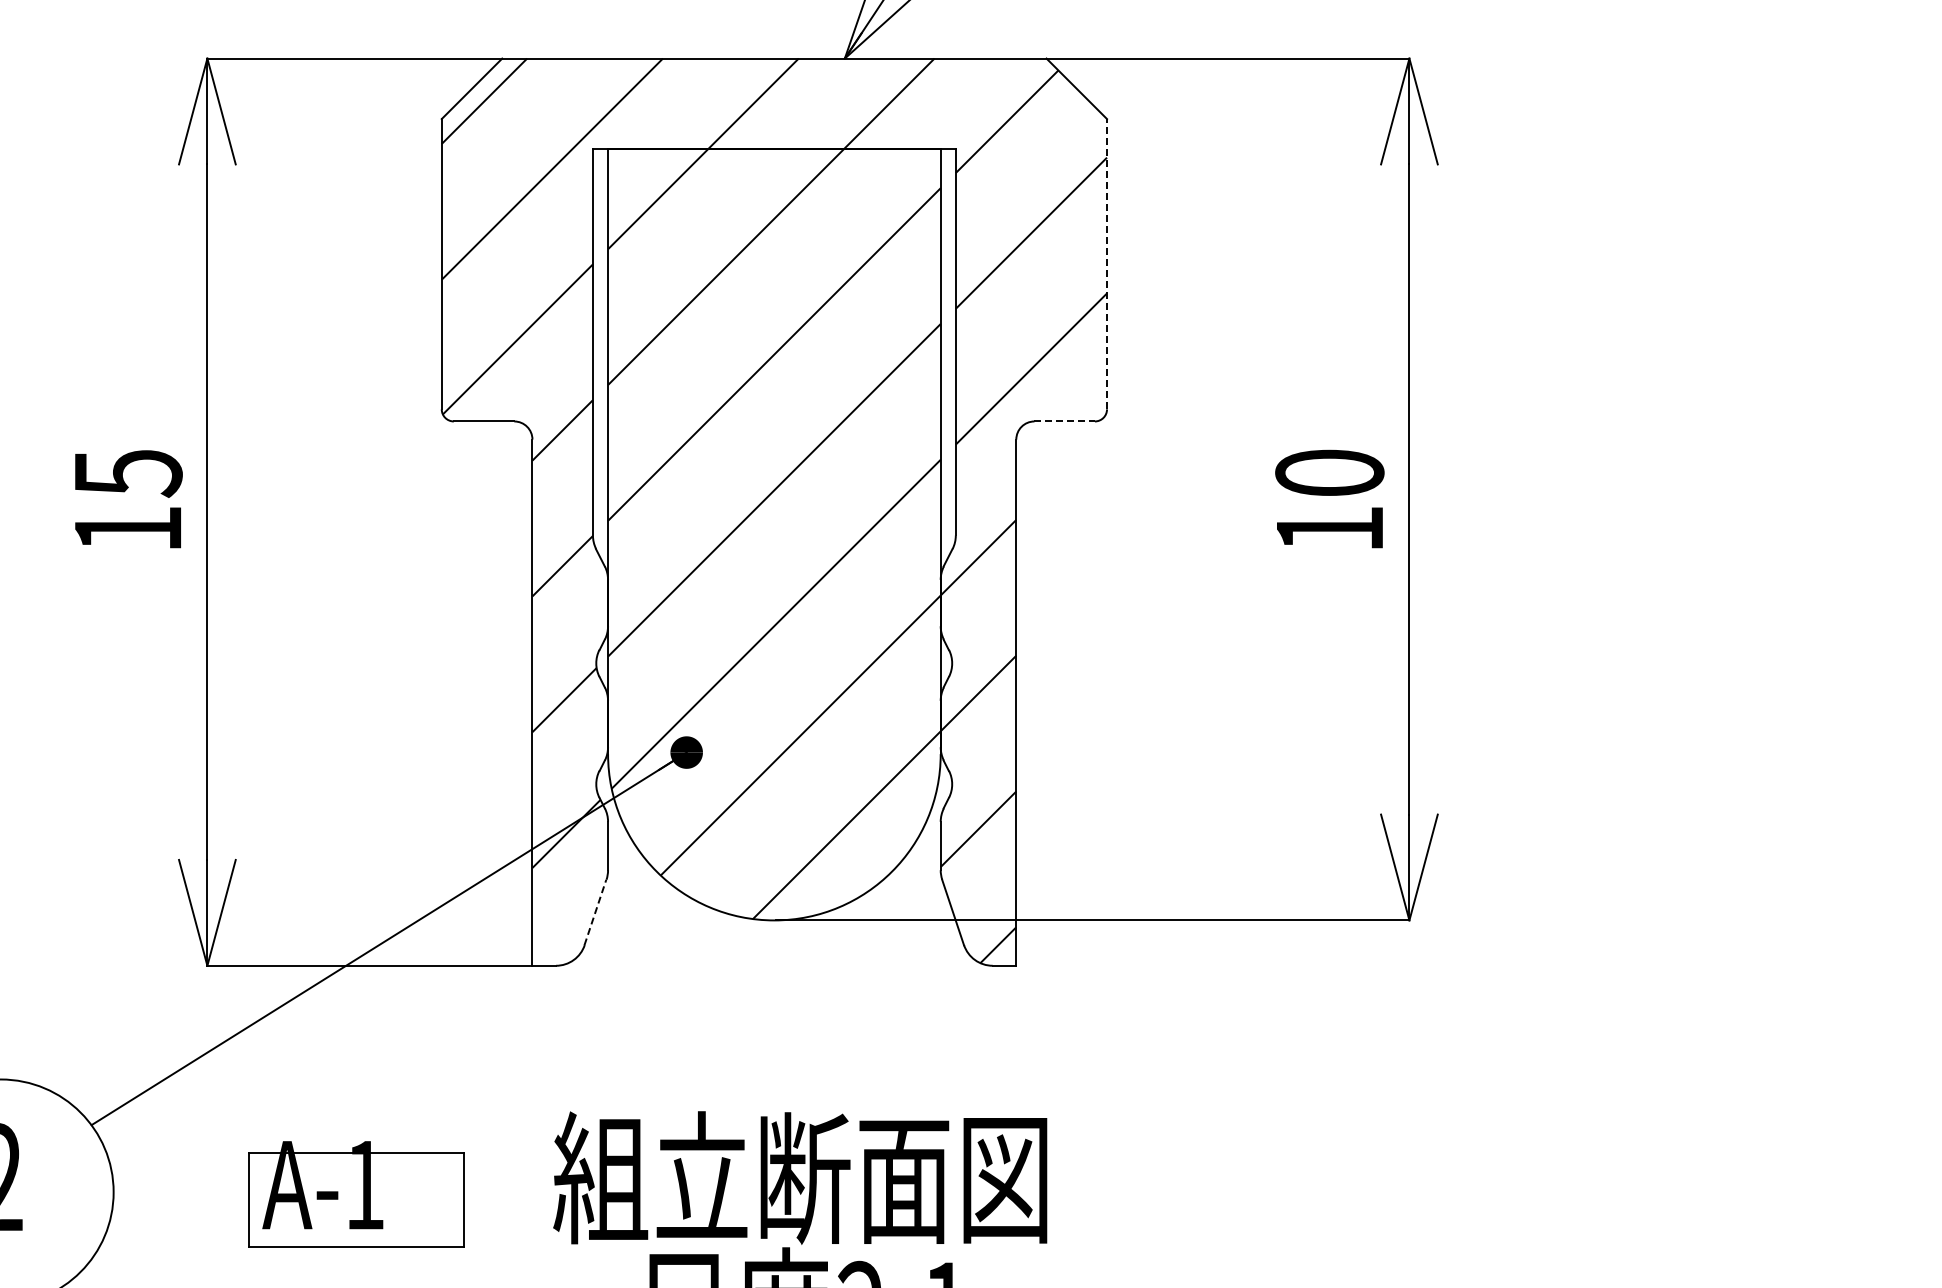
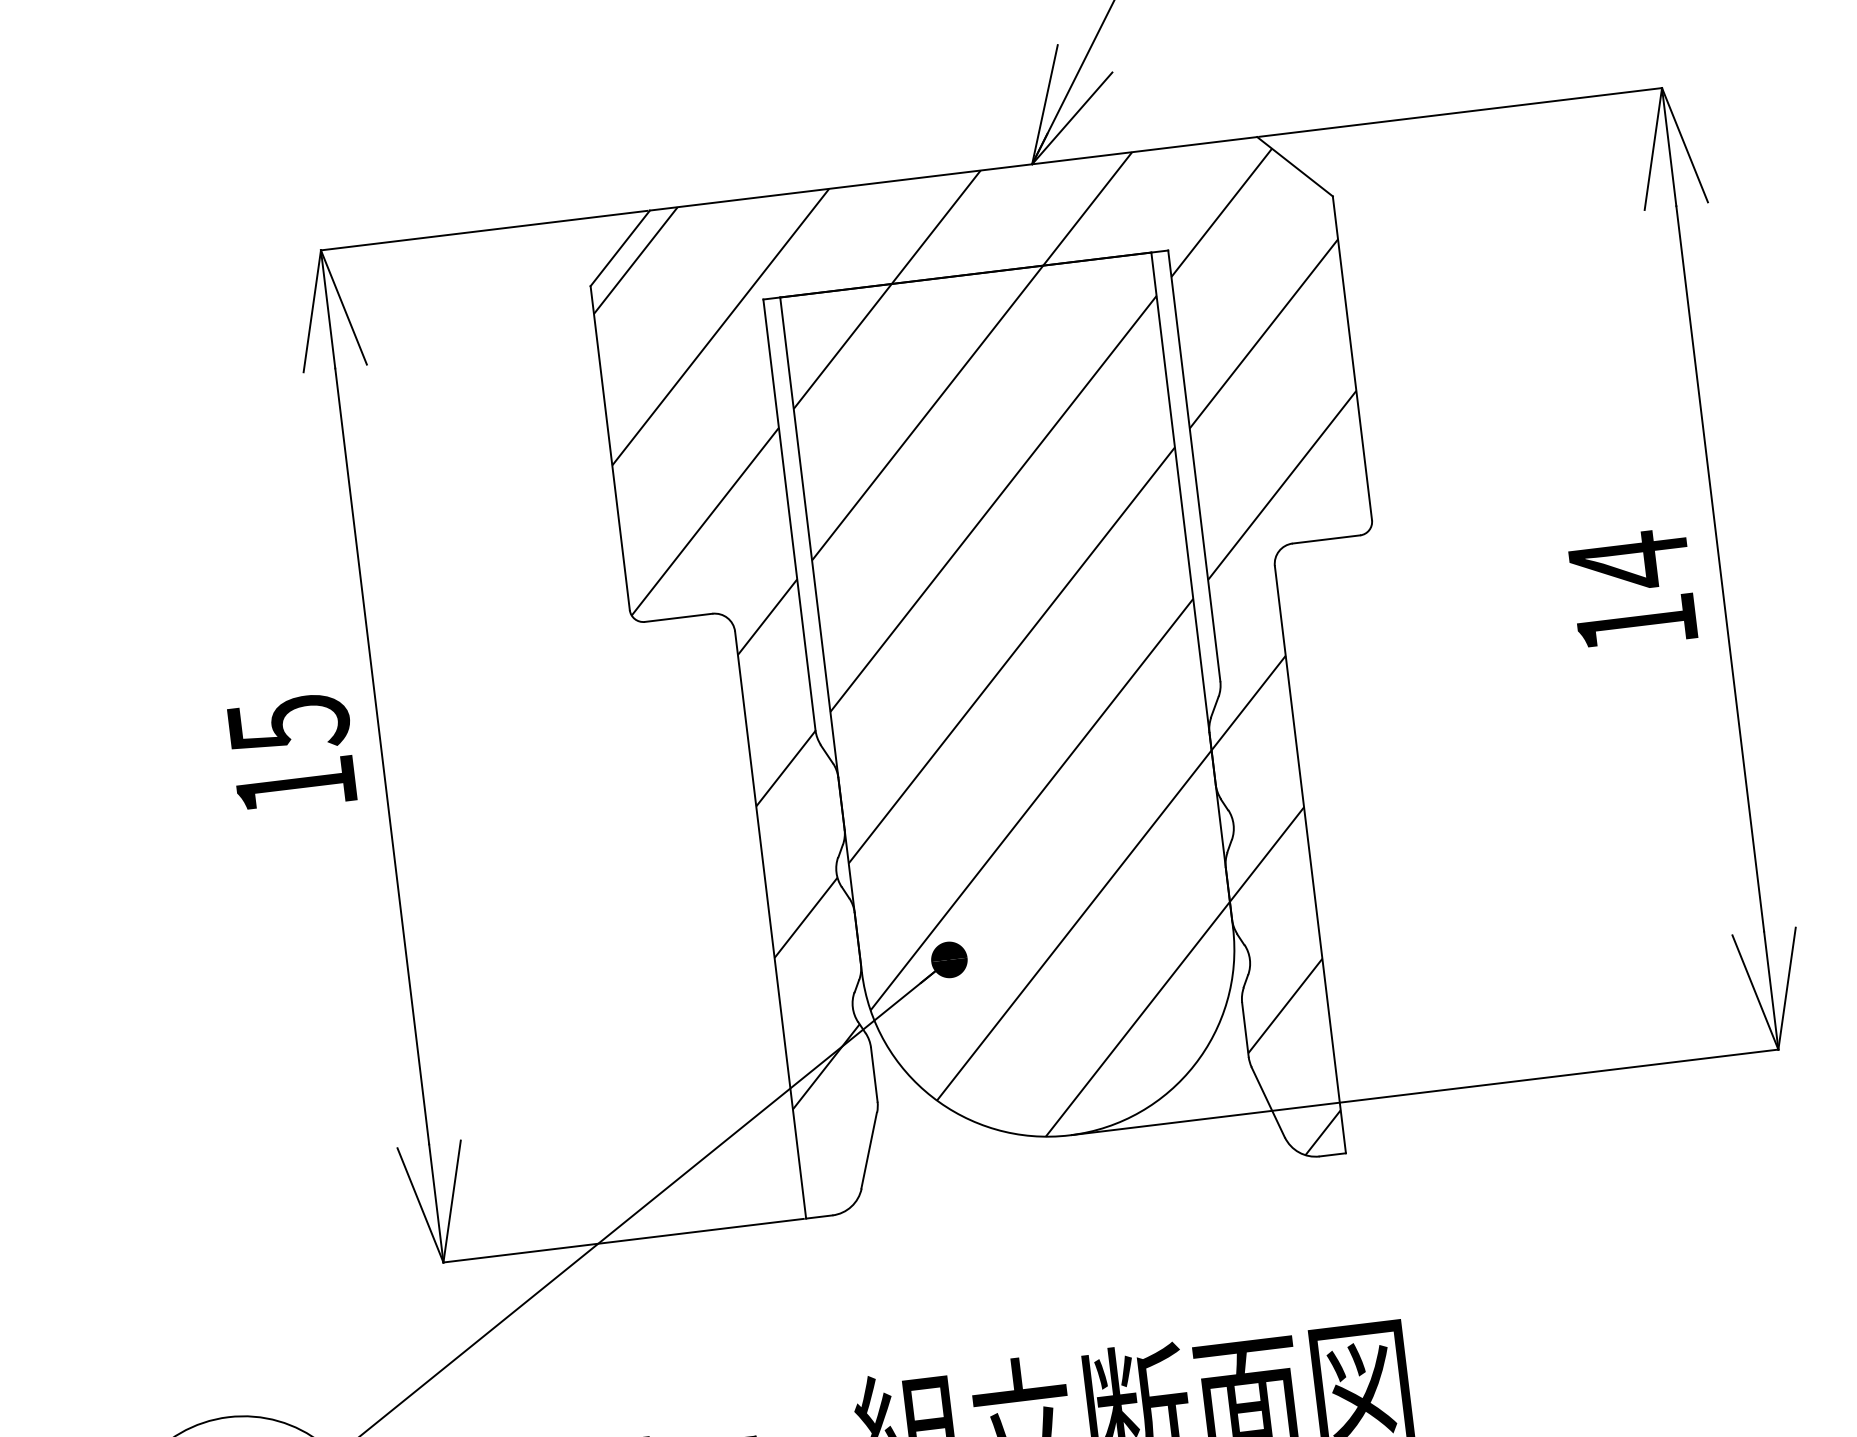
line: (1107, 263) -> (1352, 357), dashed -> solid
line: (1065, 421) -> (1327, 539), dashed -> solid
text: (1329, 473) -> (1628, 561), 10 -> 14
line: (595, 912) -> (869, 1150), dashed -> solid

